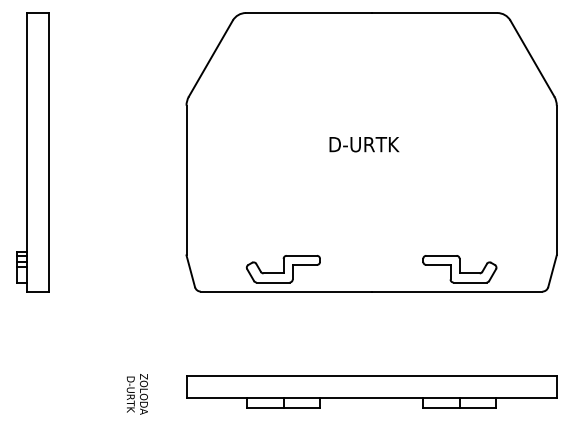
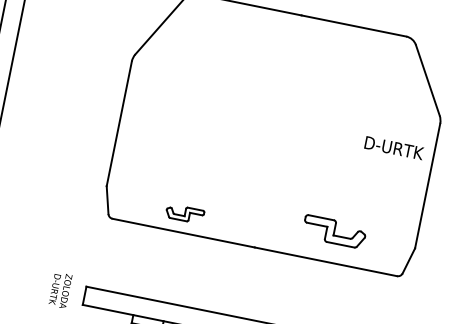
text: (364, 144) -> (394, 148), moved
part: (282, 269) -> (184, 214), size x0.6
part: (459, 269) -> (334, 232), moved
text: (136, 394) -> (59, 290), moved

